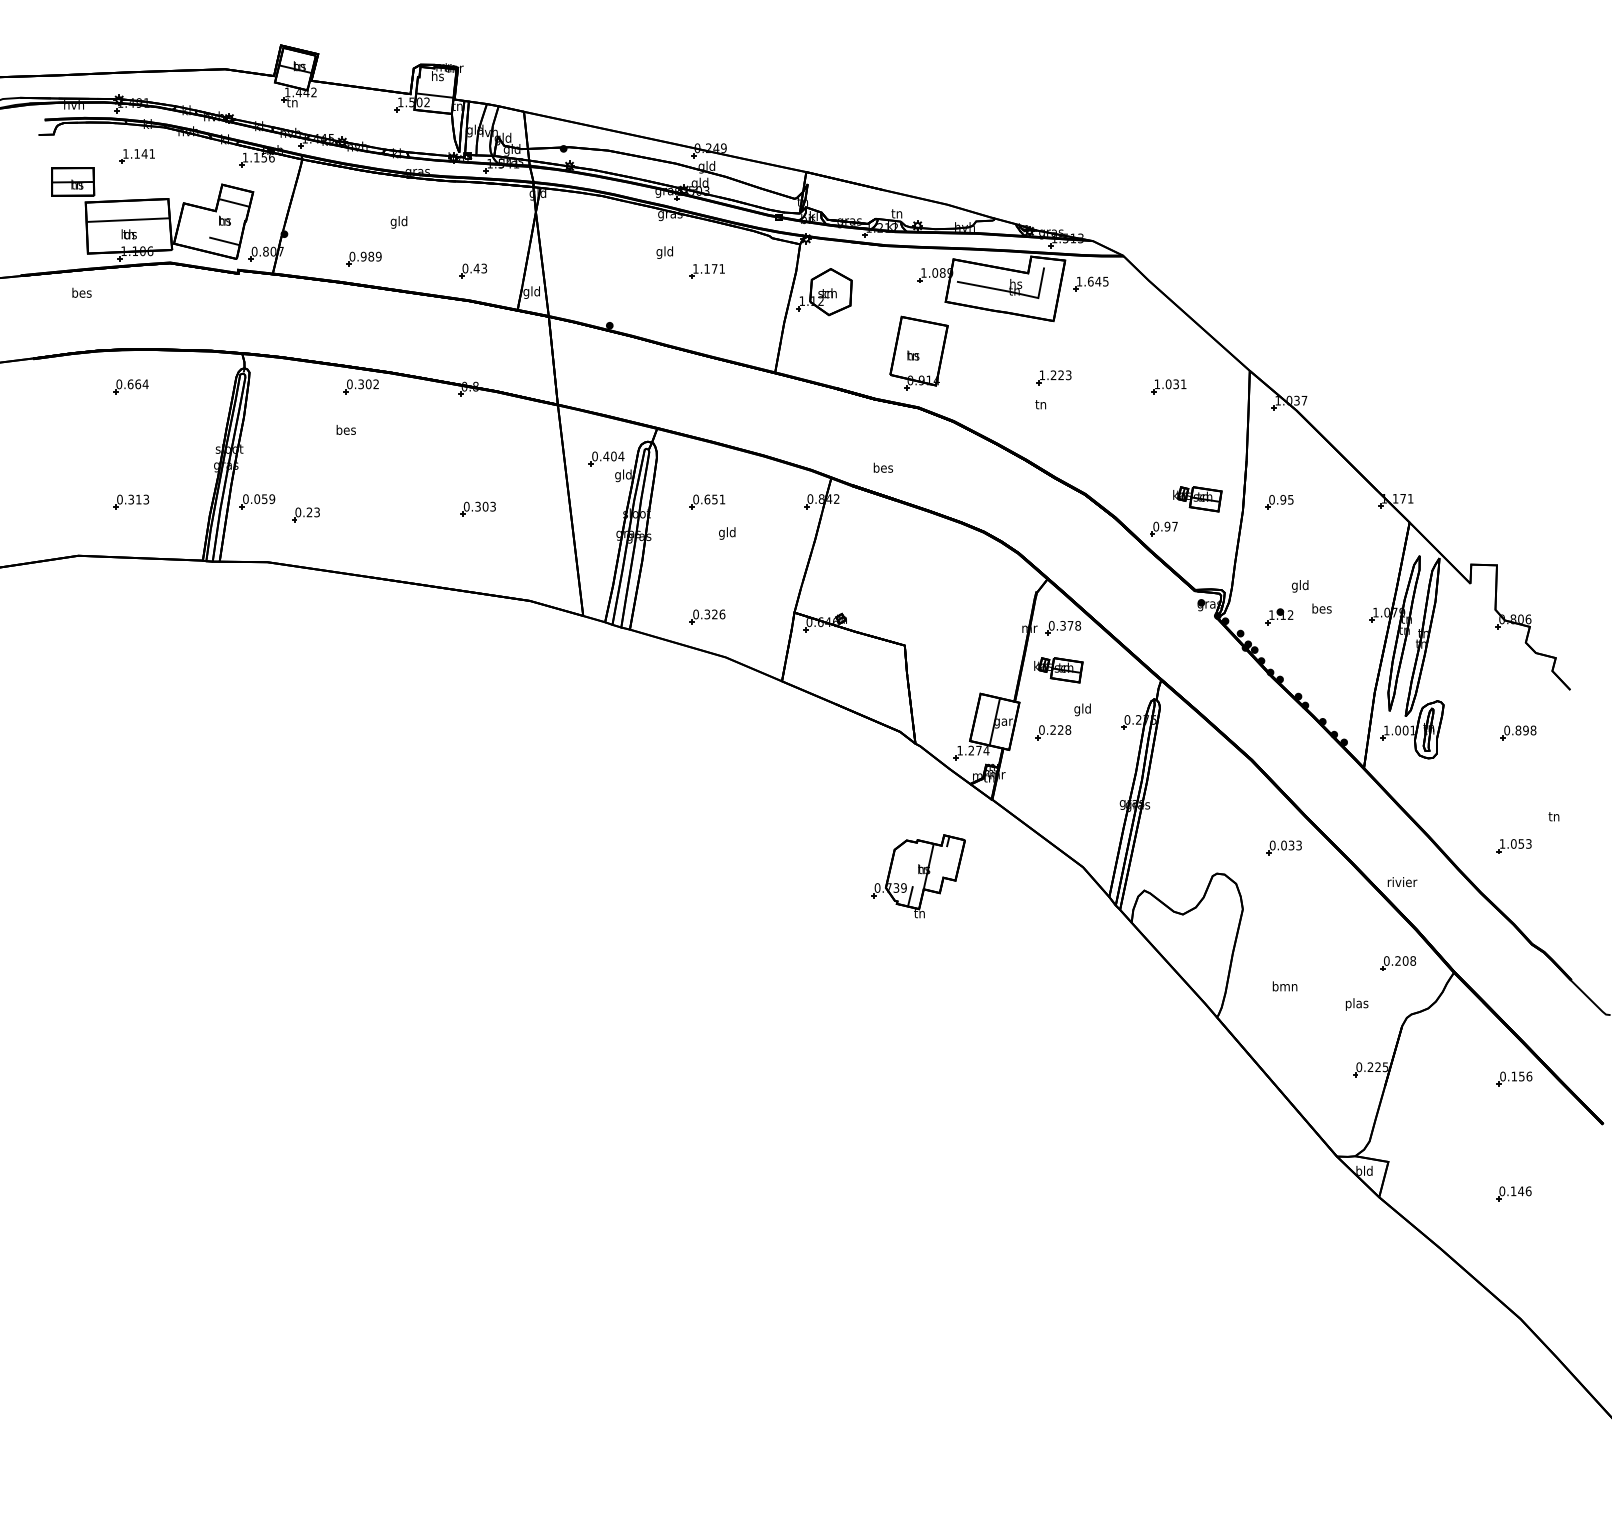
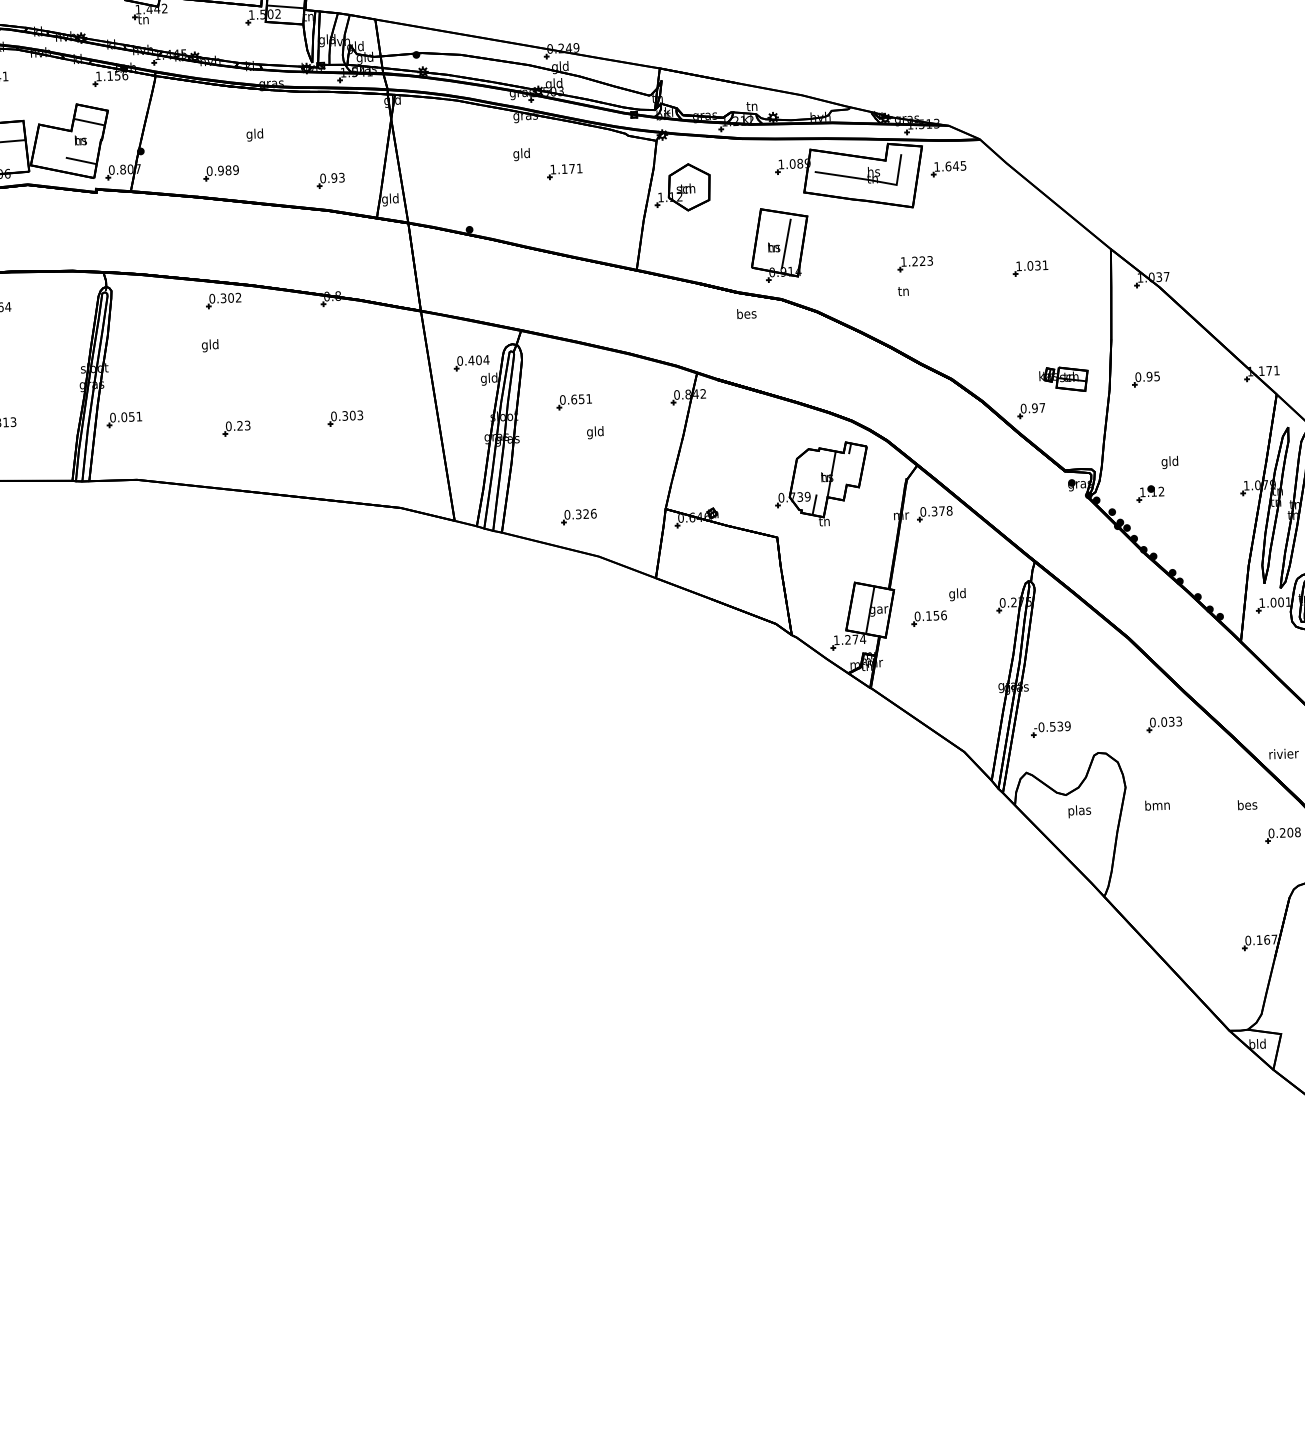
text: (476, 268) -> (334, 177), 0.43 -> 0.93
line: (925, 352) -> (786, 243), added
text: (345, 430) -> (209, 345), bes -> gld
text: (882, 467) -> (745, 313), moved
text: (272, 499) -> (139, 416), 0.059 -> 0.051
part: (305, 514) -> (236, 428), moved
text: (1321, 608) -> (1247, 804), moved
part: (1058, 670) -> (931, 556), removed
text: (1060, 729) -> (936, 615), 0.228 -> 0.156
part: (1170, 847) -> (1050, 728), added
part: (918, 876) -> (821, 484), moved
text: (1284, 986) -> (1156, 805), moved
text: (1357, 1004) -> (1080, 811), moved
text: (1377, 1067) -> (1266, 940), 0.225 -> 0.167

